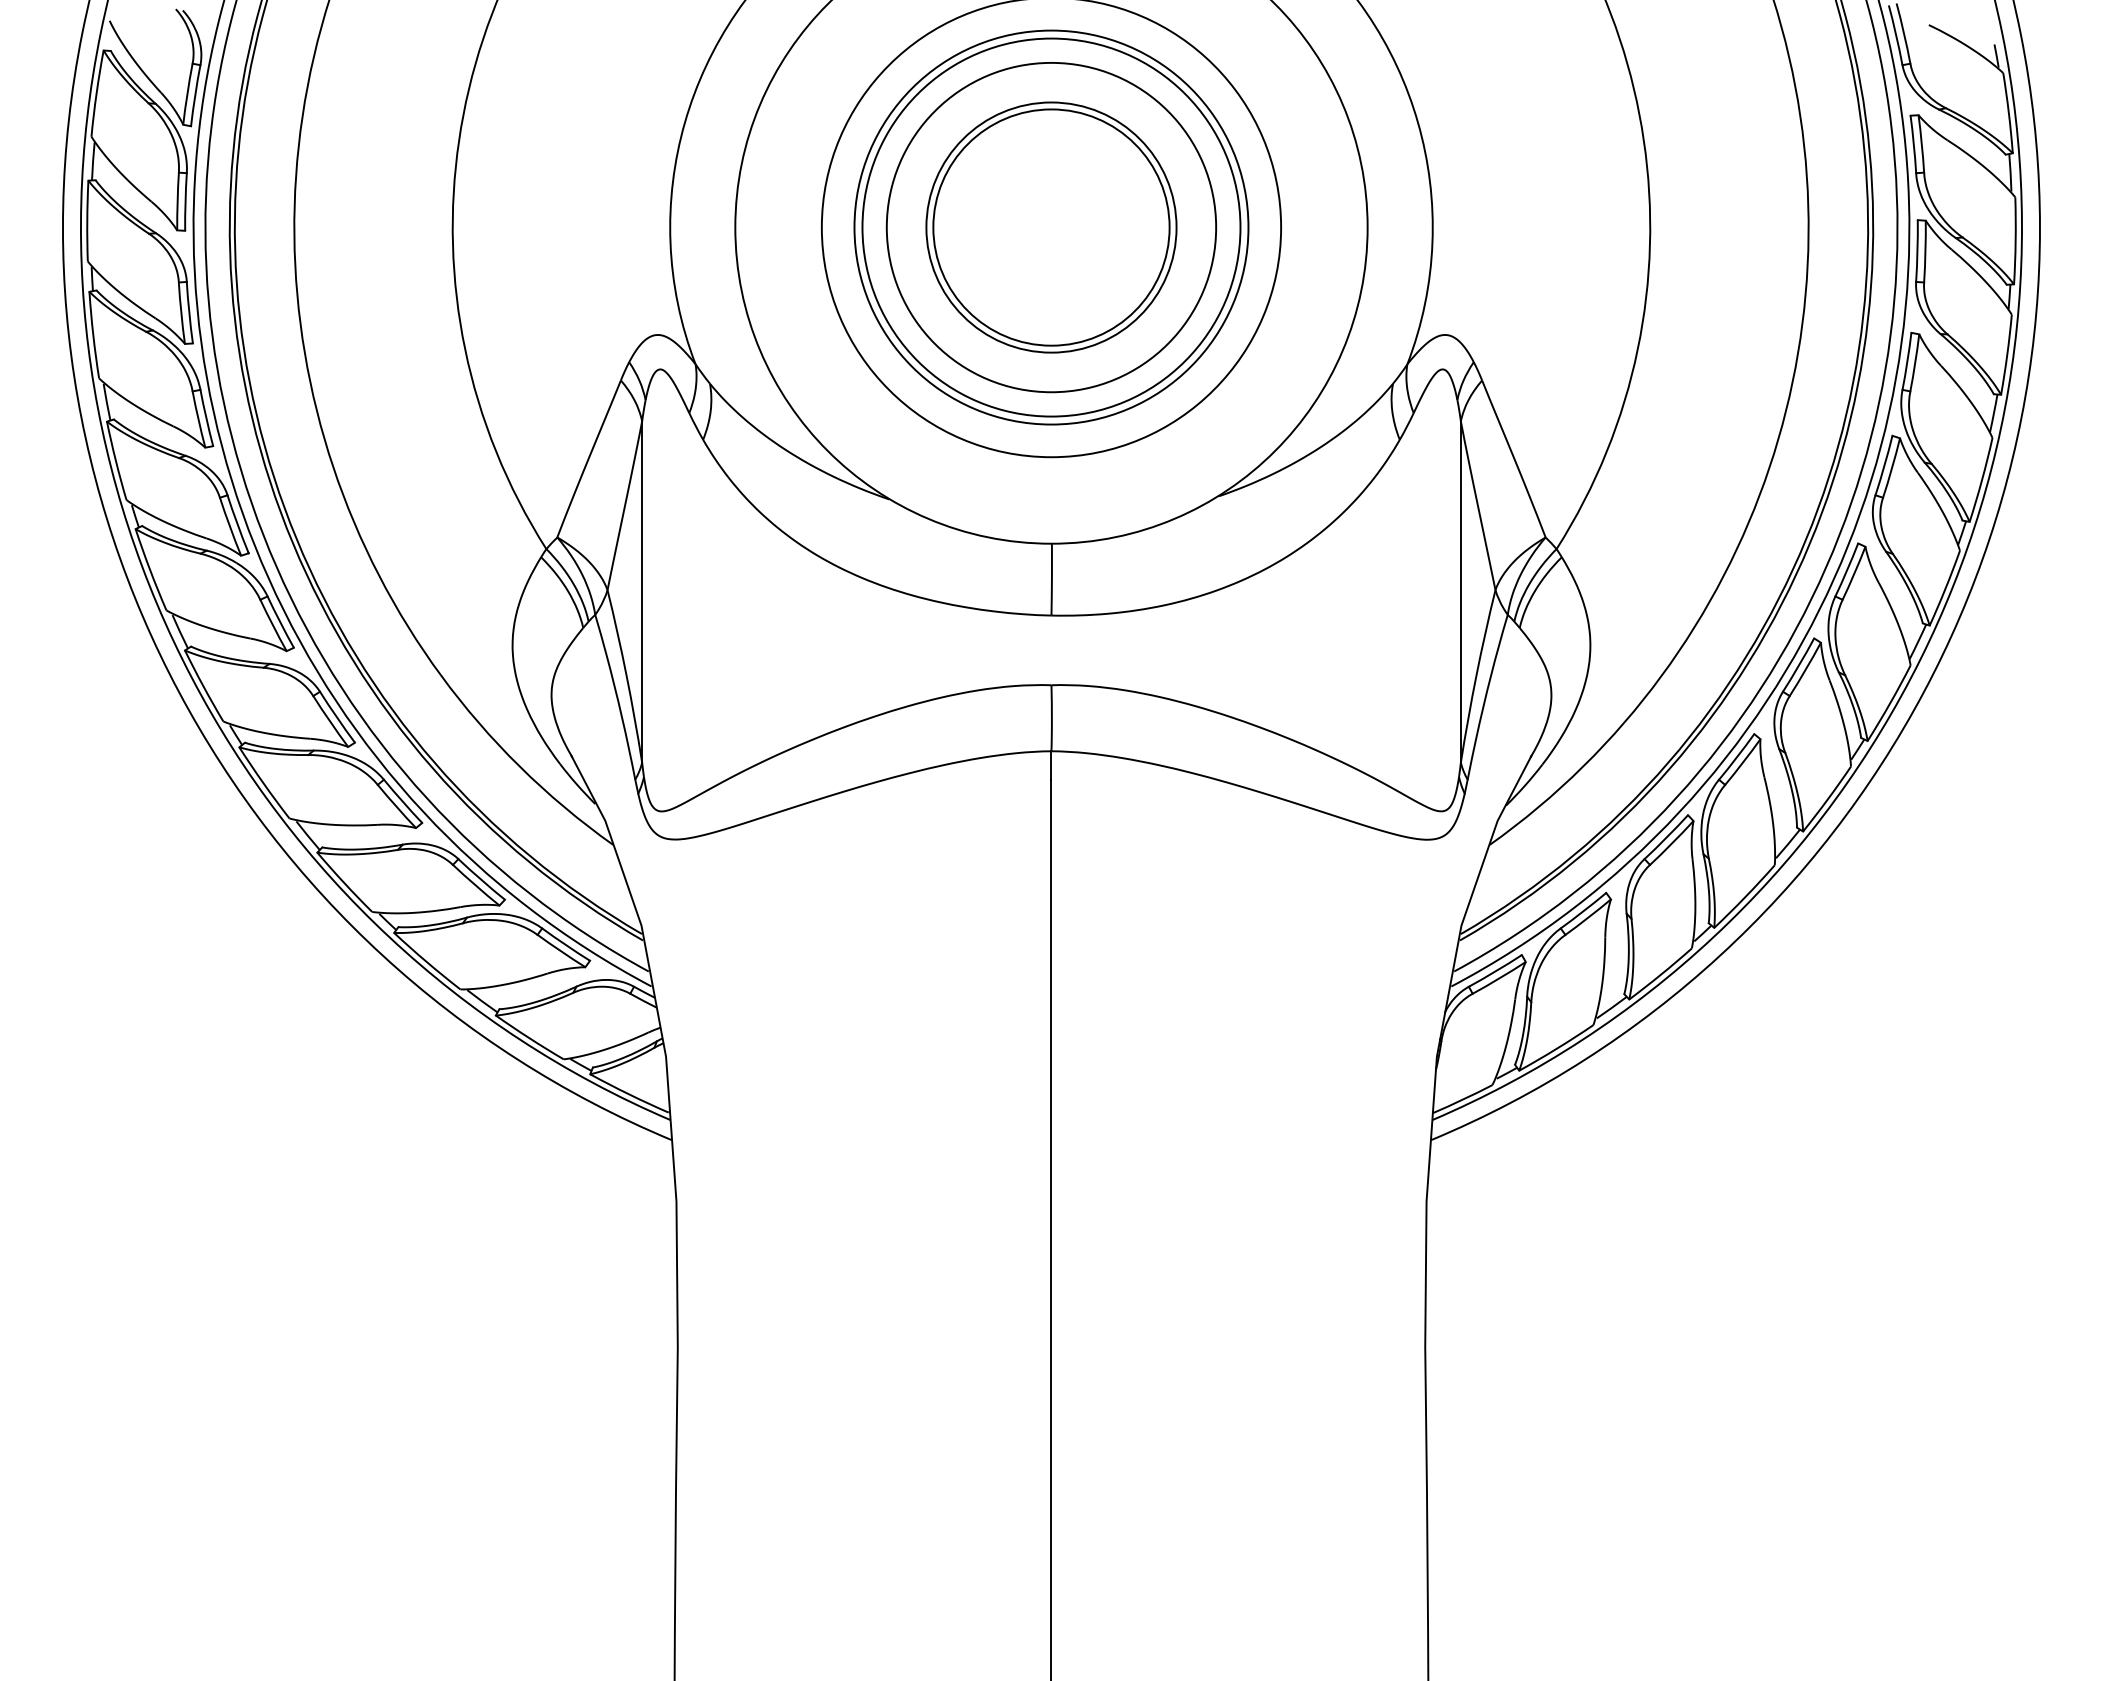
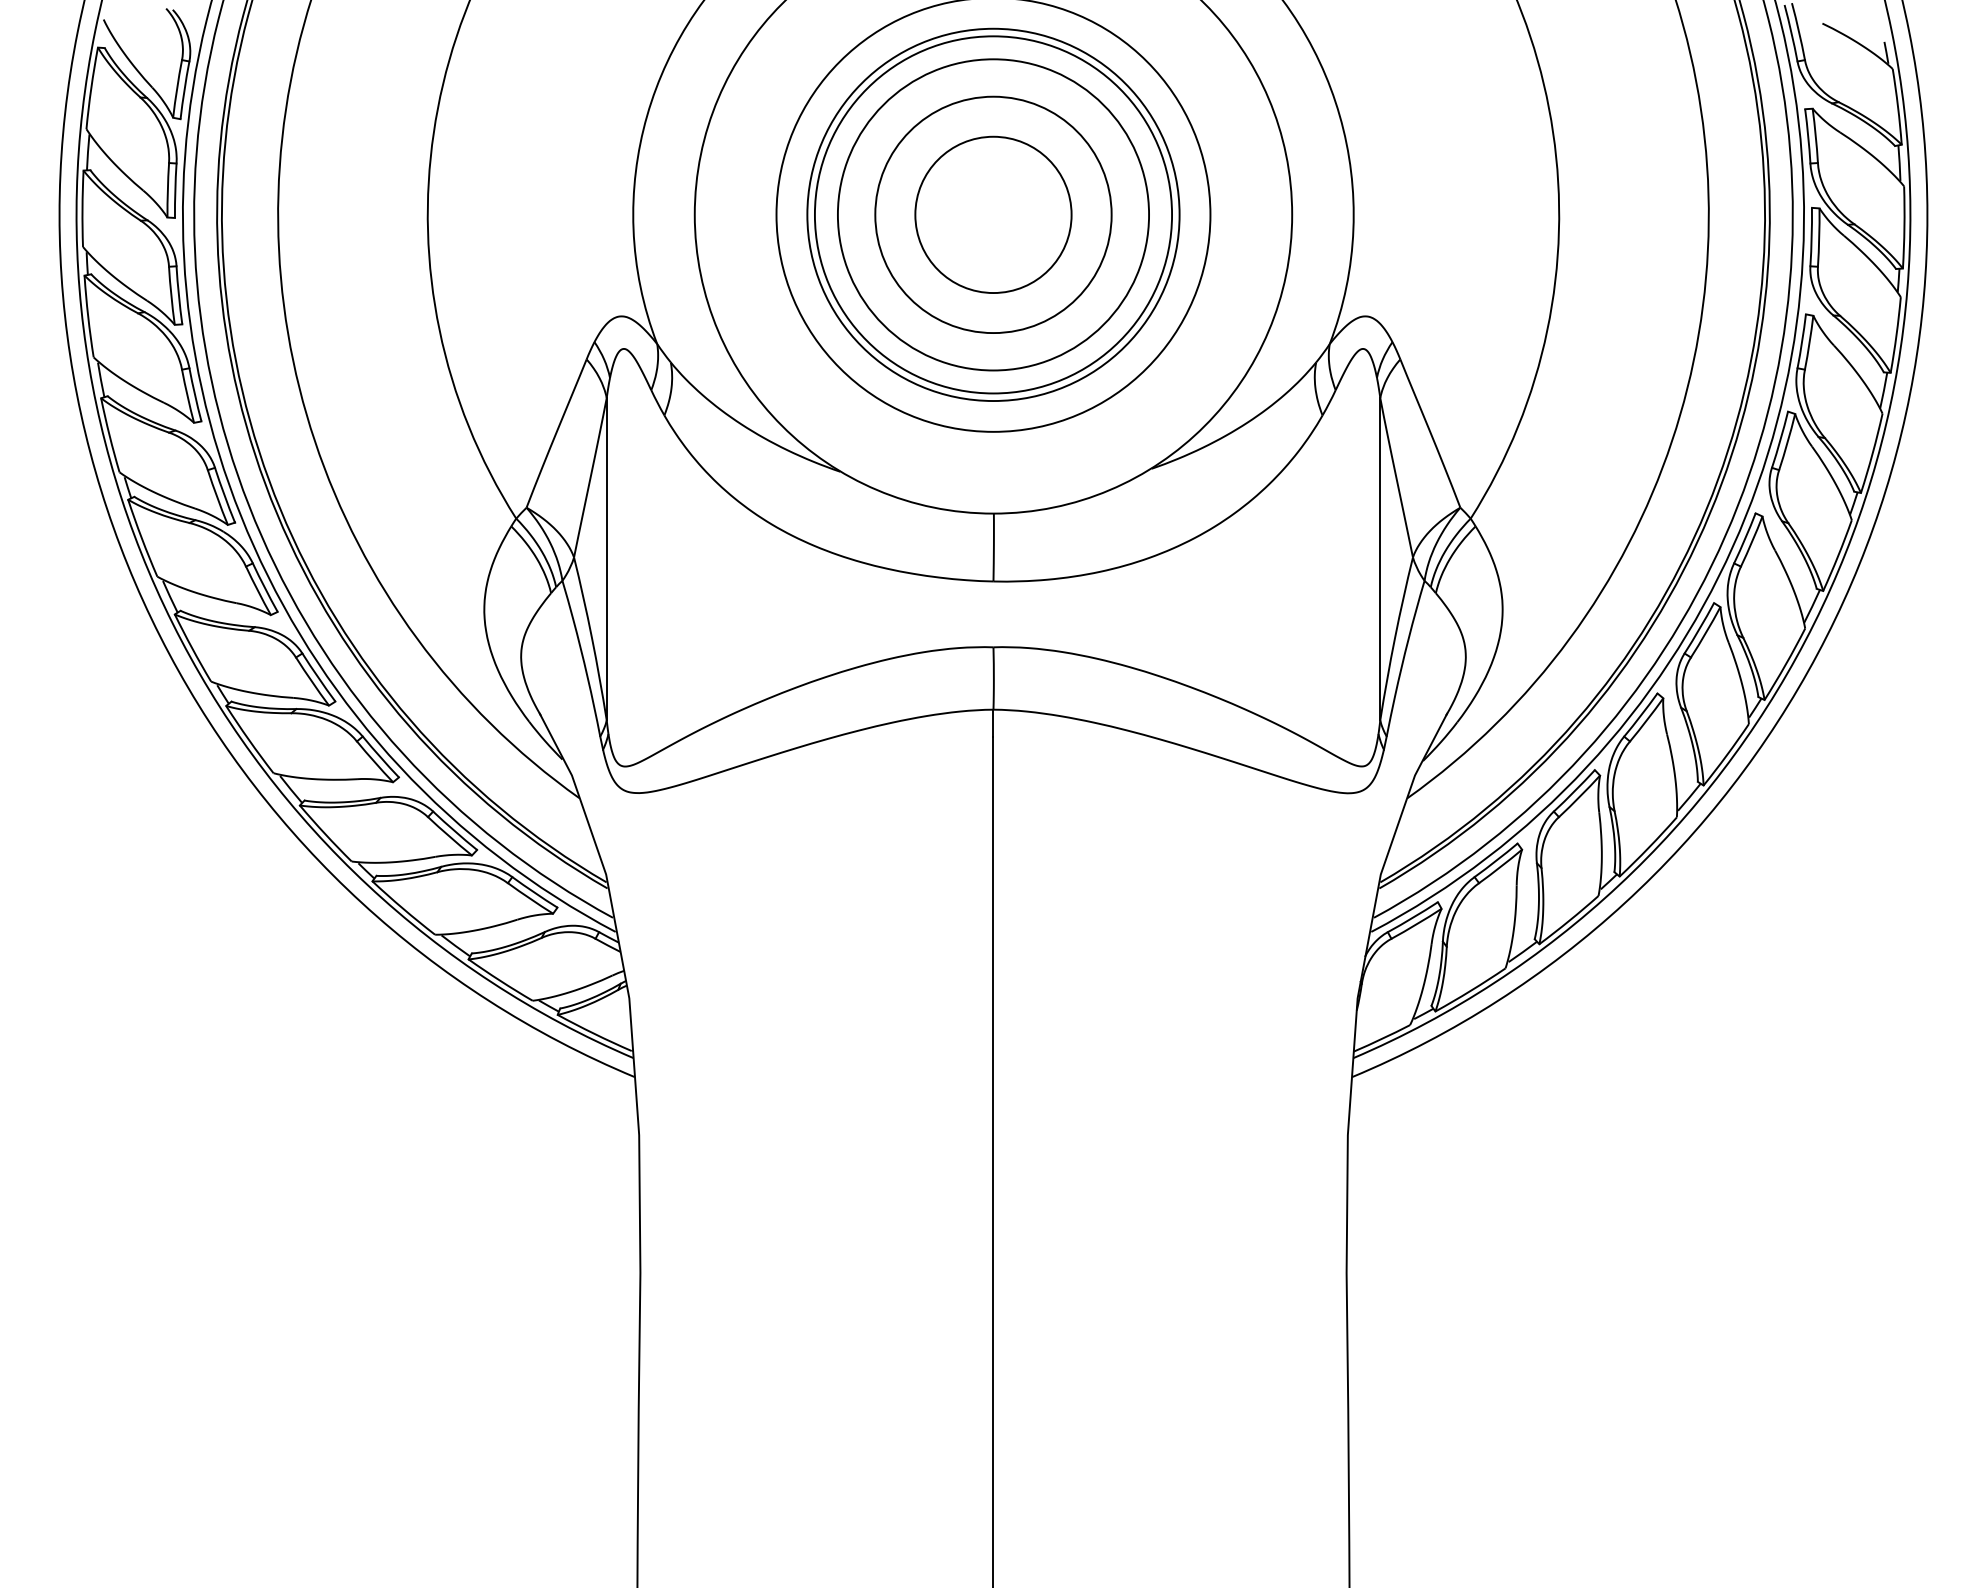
circle: (1051, 227) -> (993, 214), size x0.7

